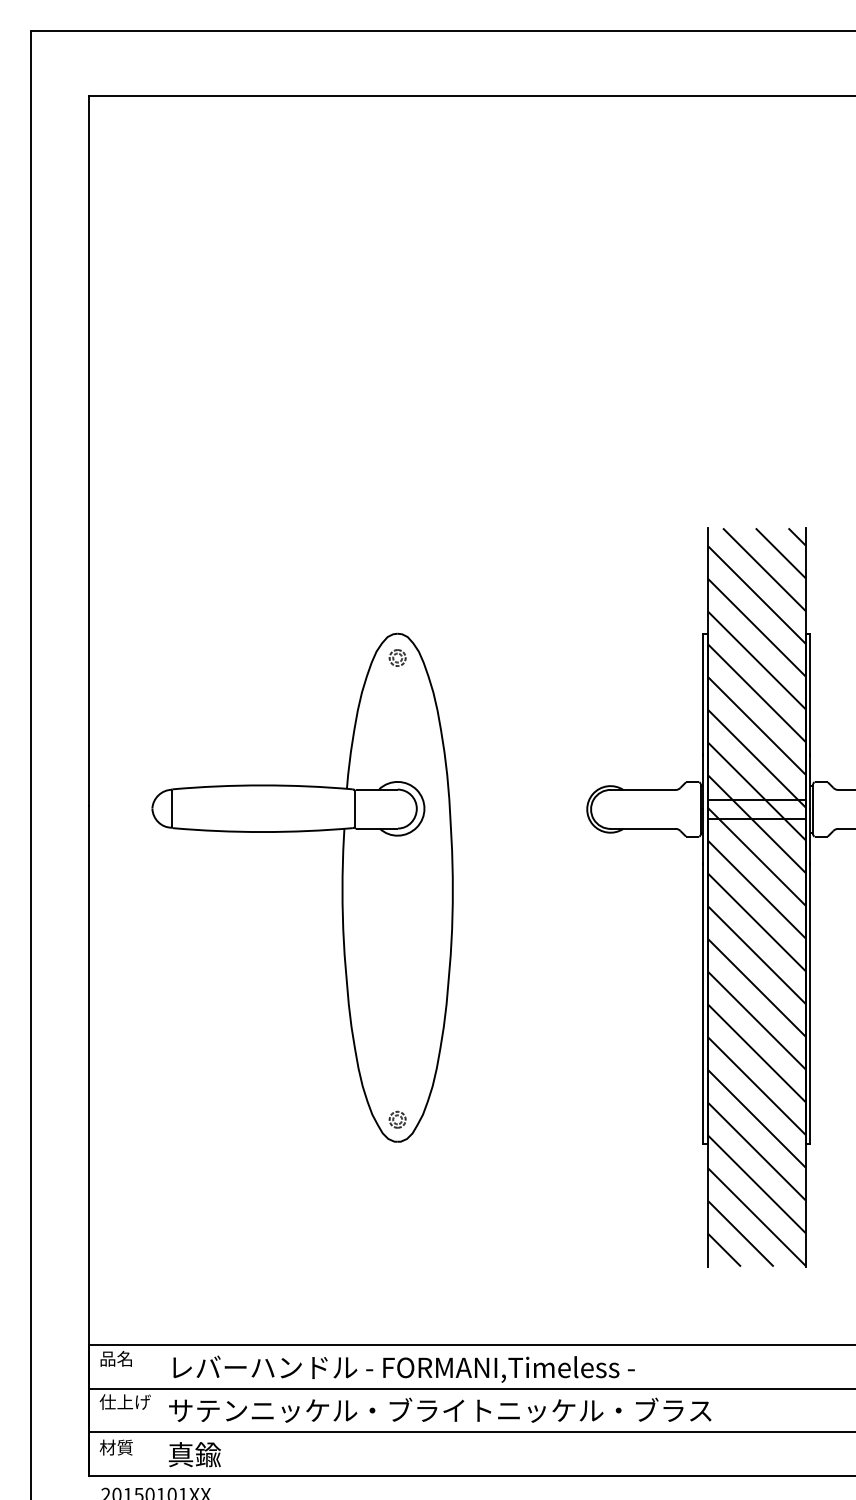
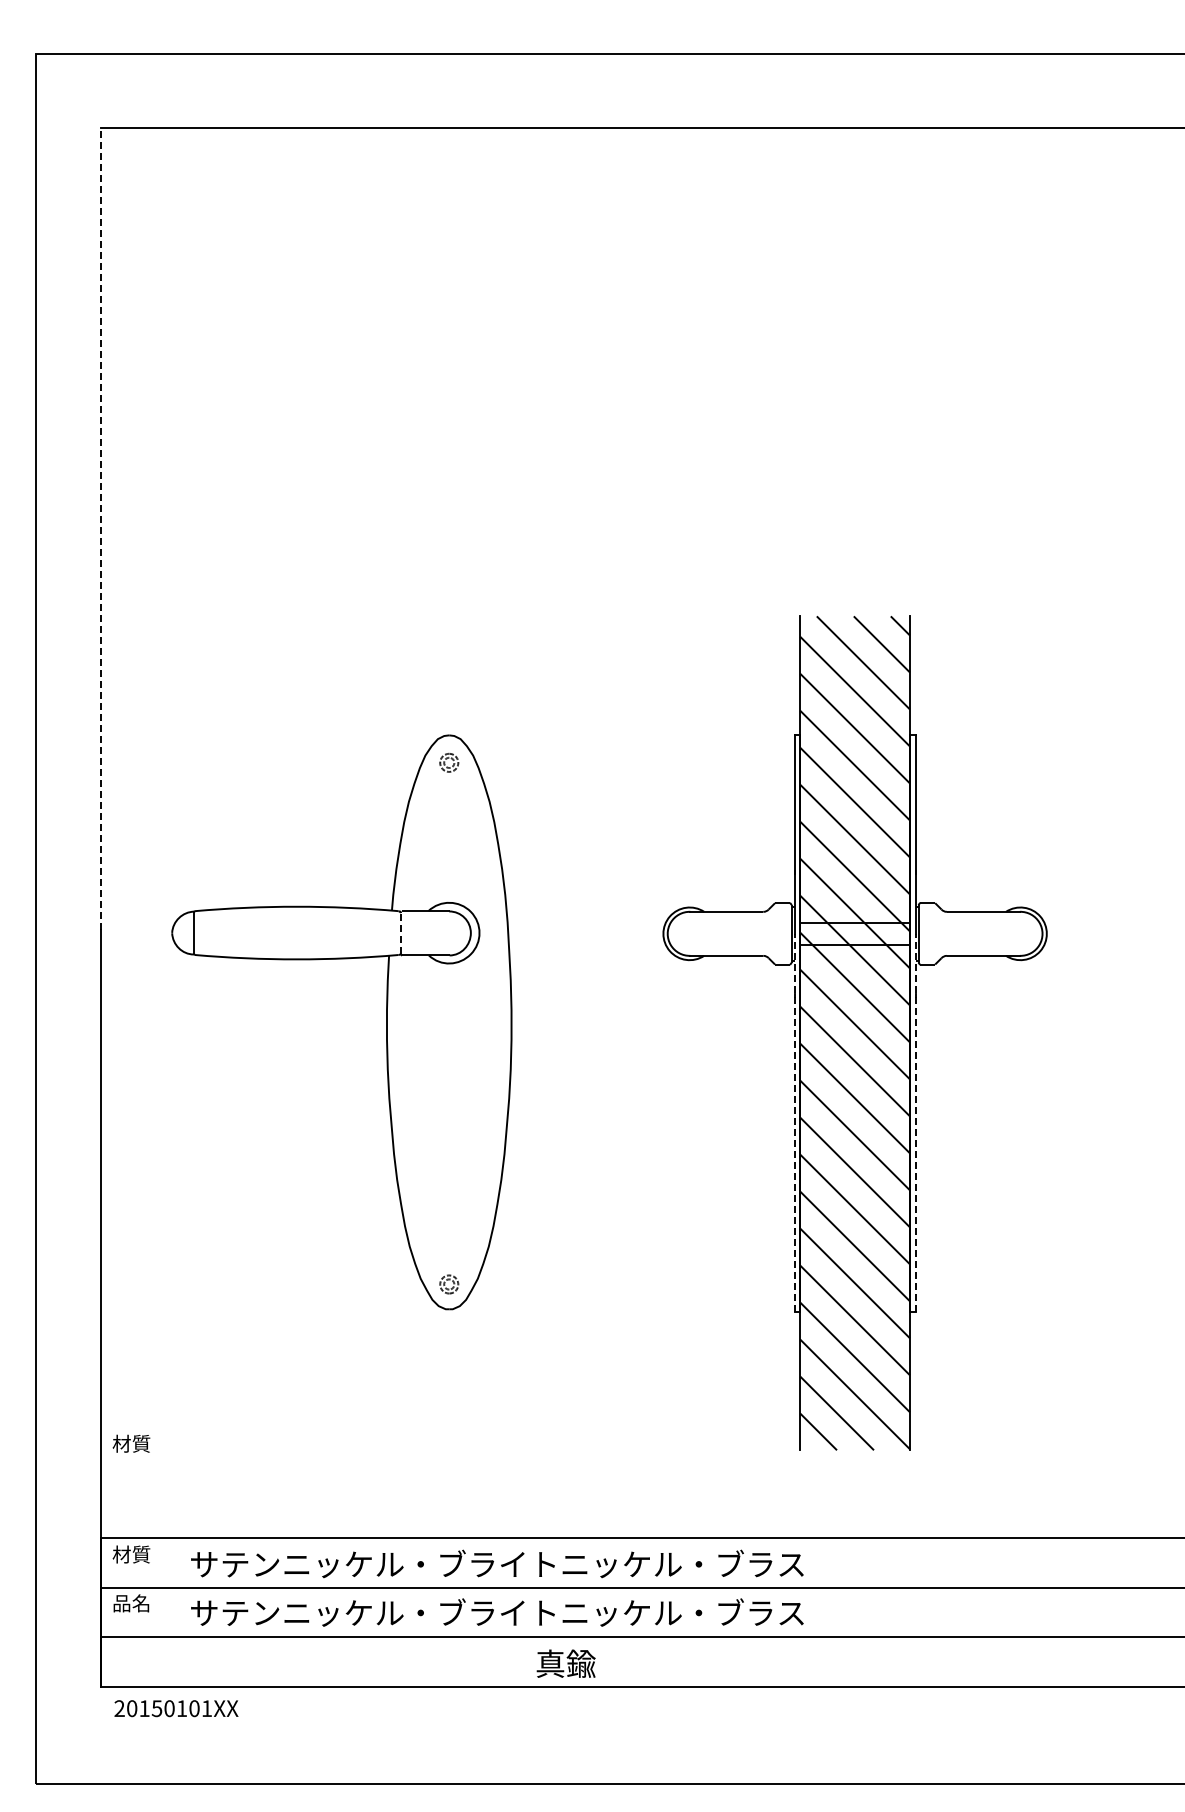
line: (88, 450) -> (100, 528), solid -> dashed
line: (354, 808) -> (400, 932), solid -> dashed
line: (703, 976) -> (794, 1122), solid -> dashed
line: (810, 976) -> (915, 1122), solid -> dashed
text: (116, 1358) -> (131, 1554), 品名 -> 材質
text: (440, 1368) -> (497, 1565), レバーハンドル - FORMANI,Timeless - -> サテンニッケル・ブライトニッケル・ブラス
text: (125, 1402) -> (141, 1603), 仕上げ -> 品名
text: (116, 1447) -> (131, 1443), moved
text: (194, 1454) -> (565, 1663), moved

